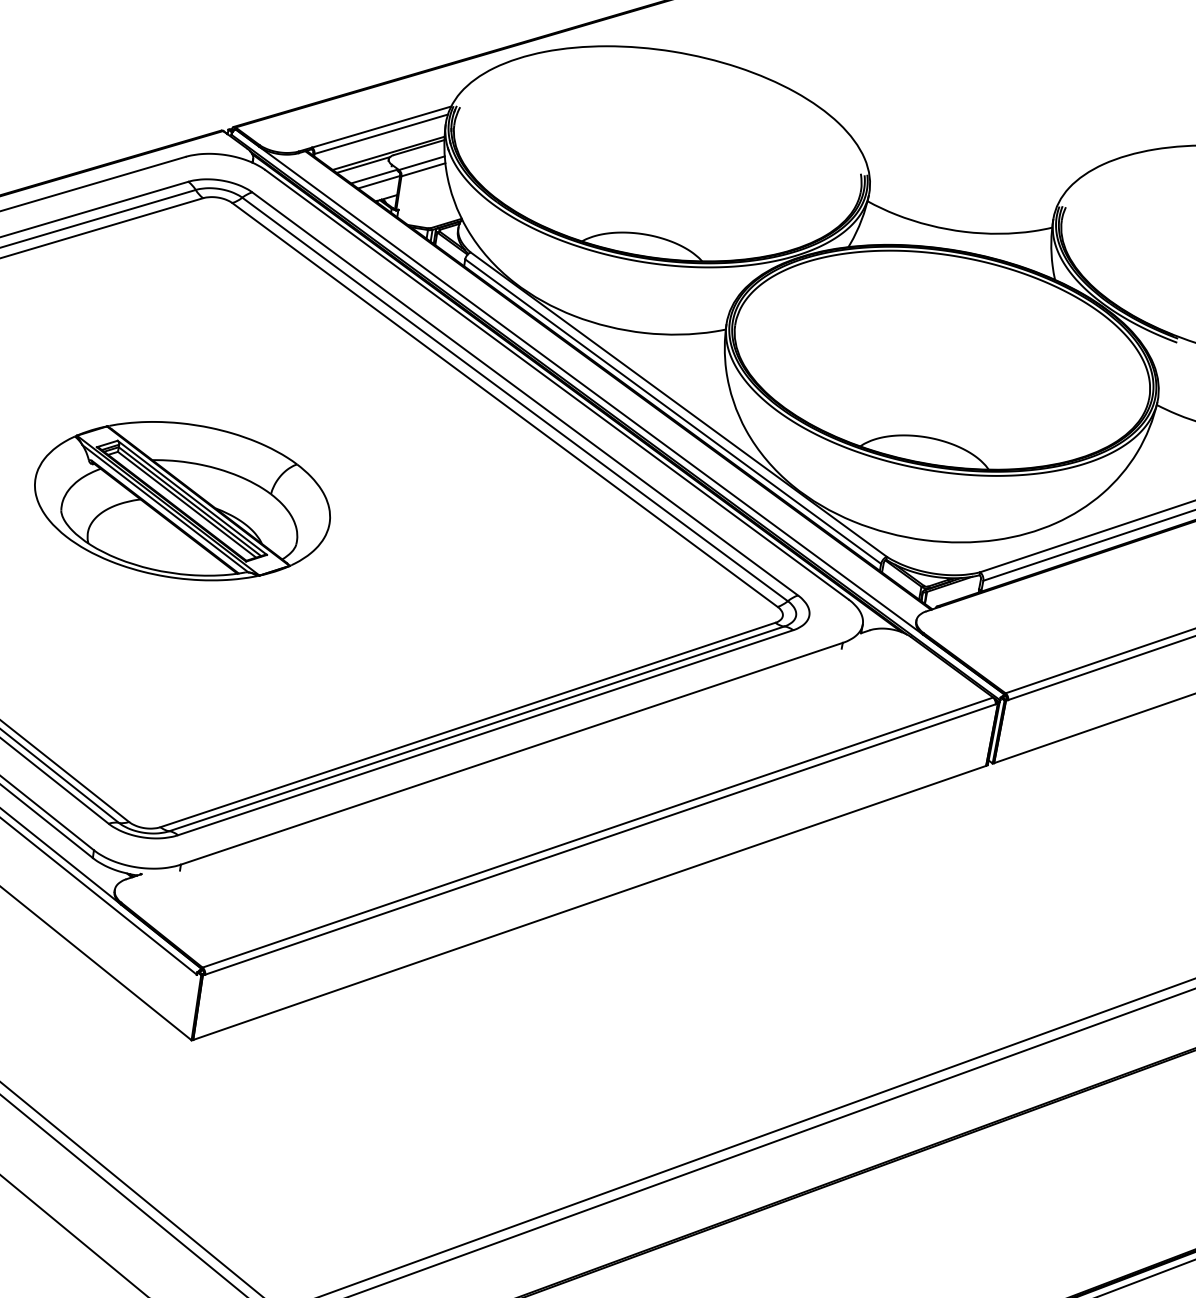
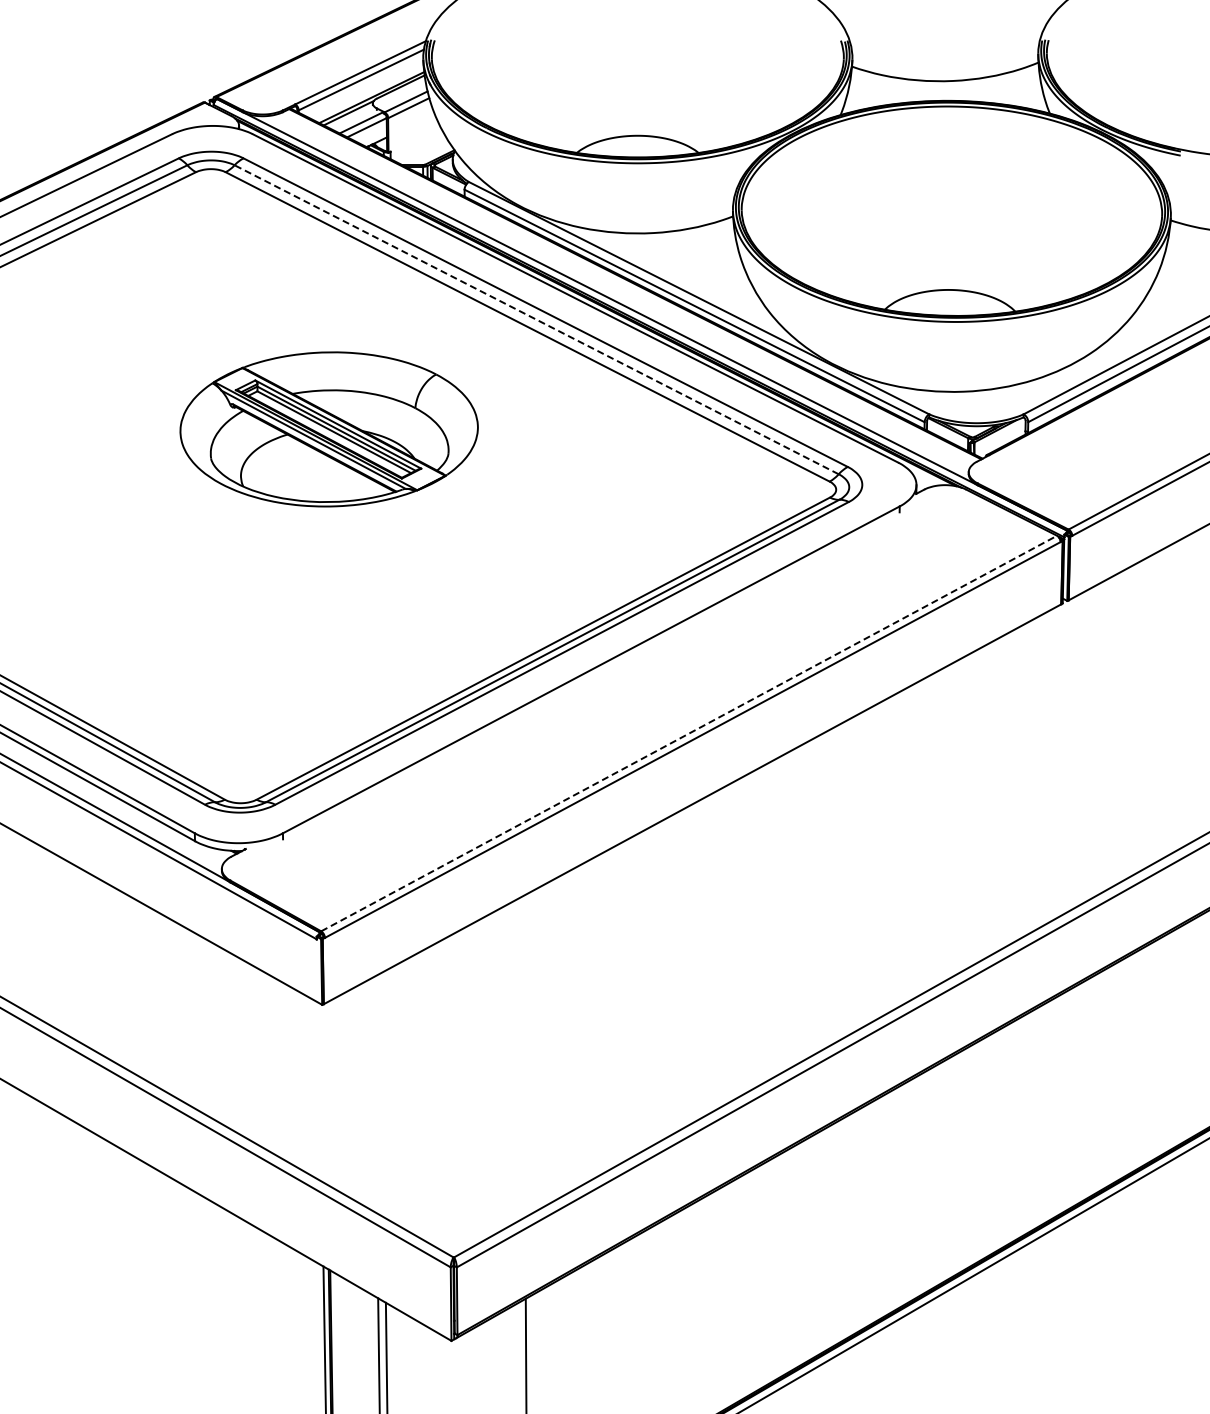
line: (514, 399) -> (536, 319), solid -> dashed
part: (181, 501) -> (328, 429), moved
line: (598, 832) -> (689, 733), solid -> dashed

